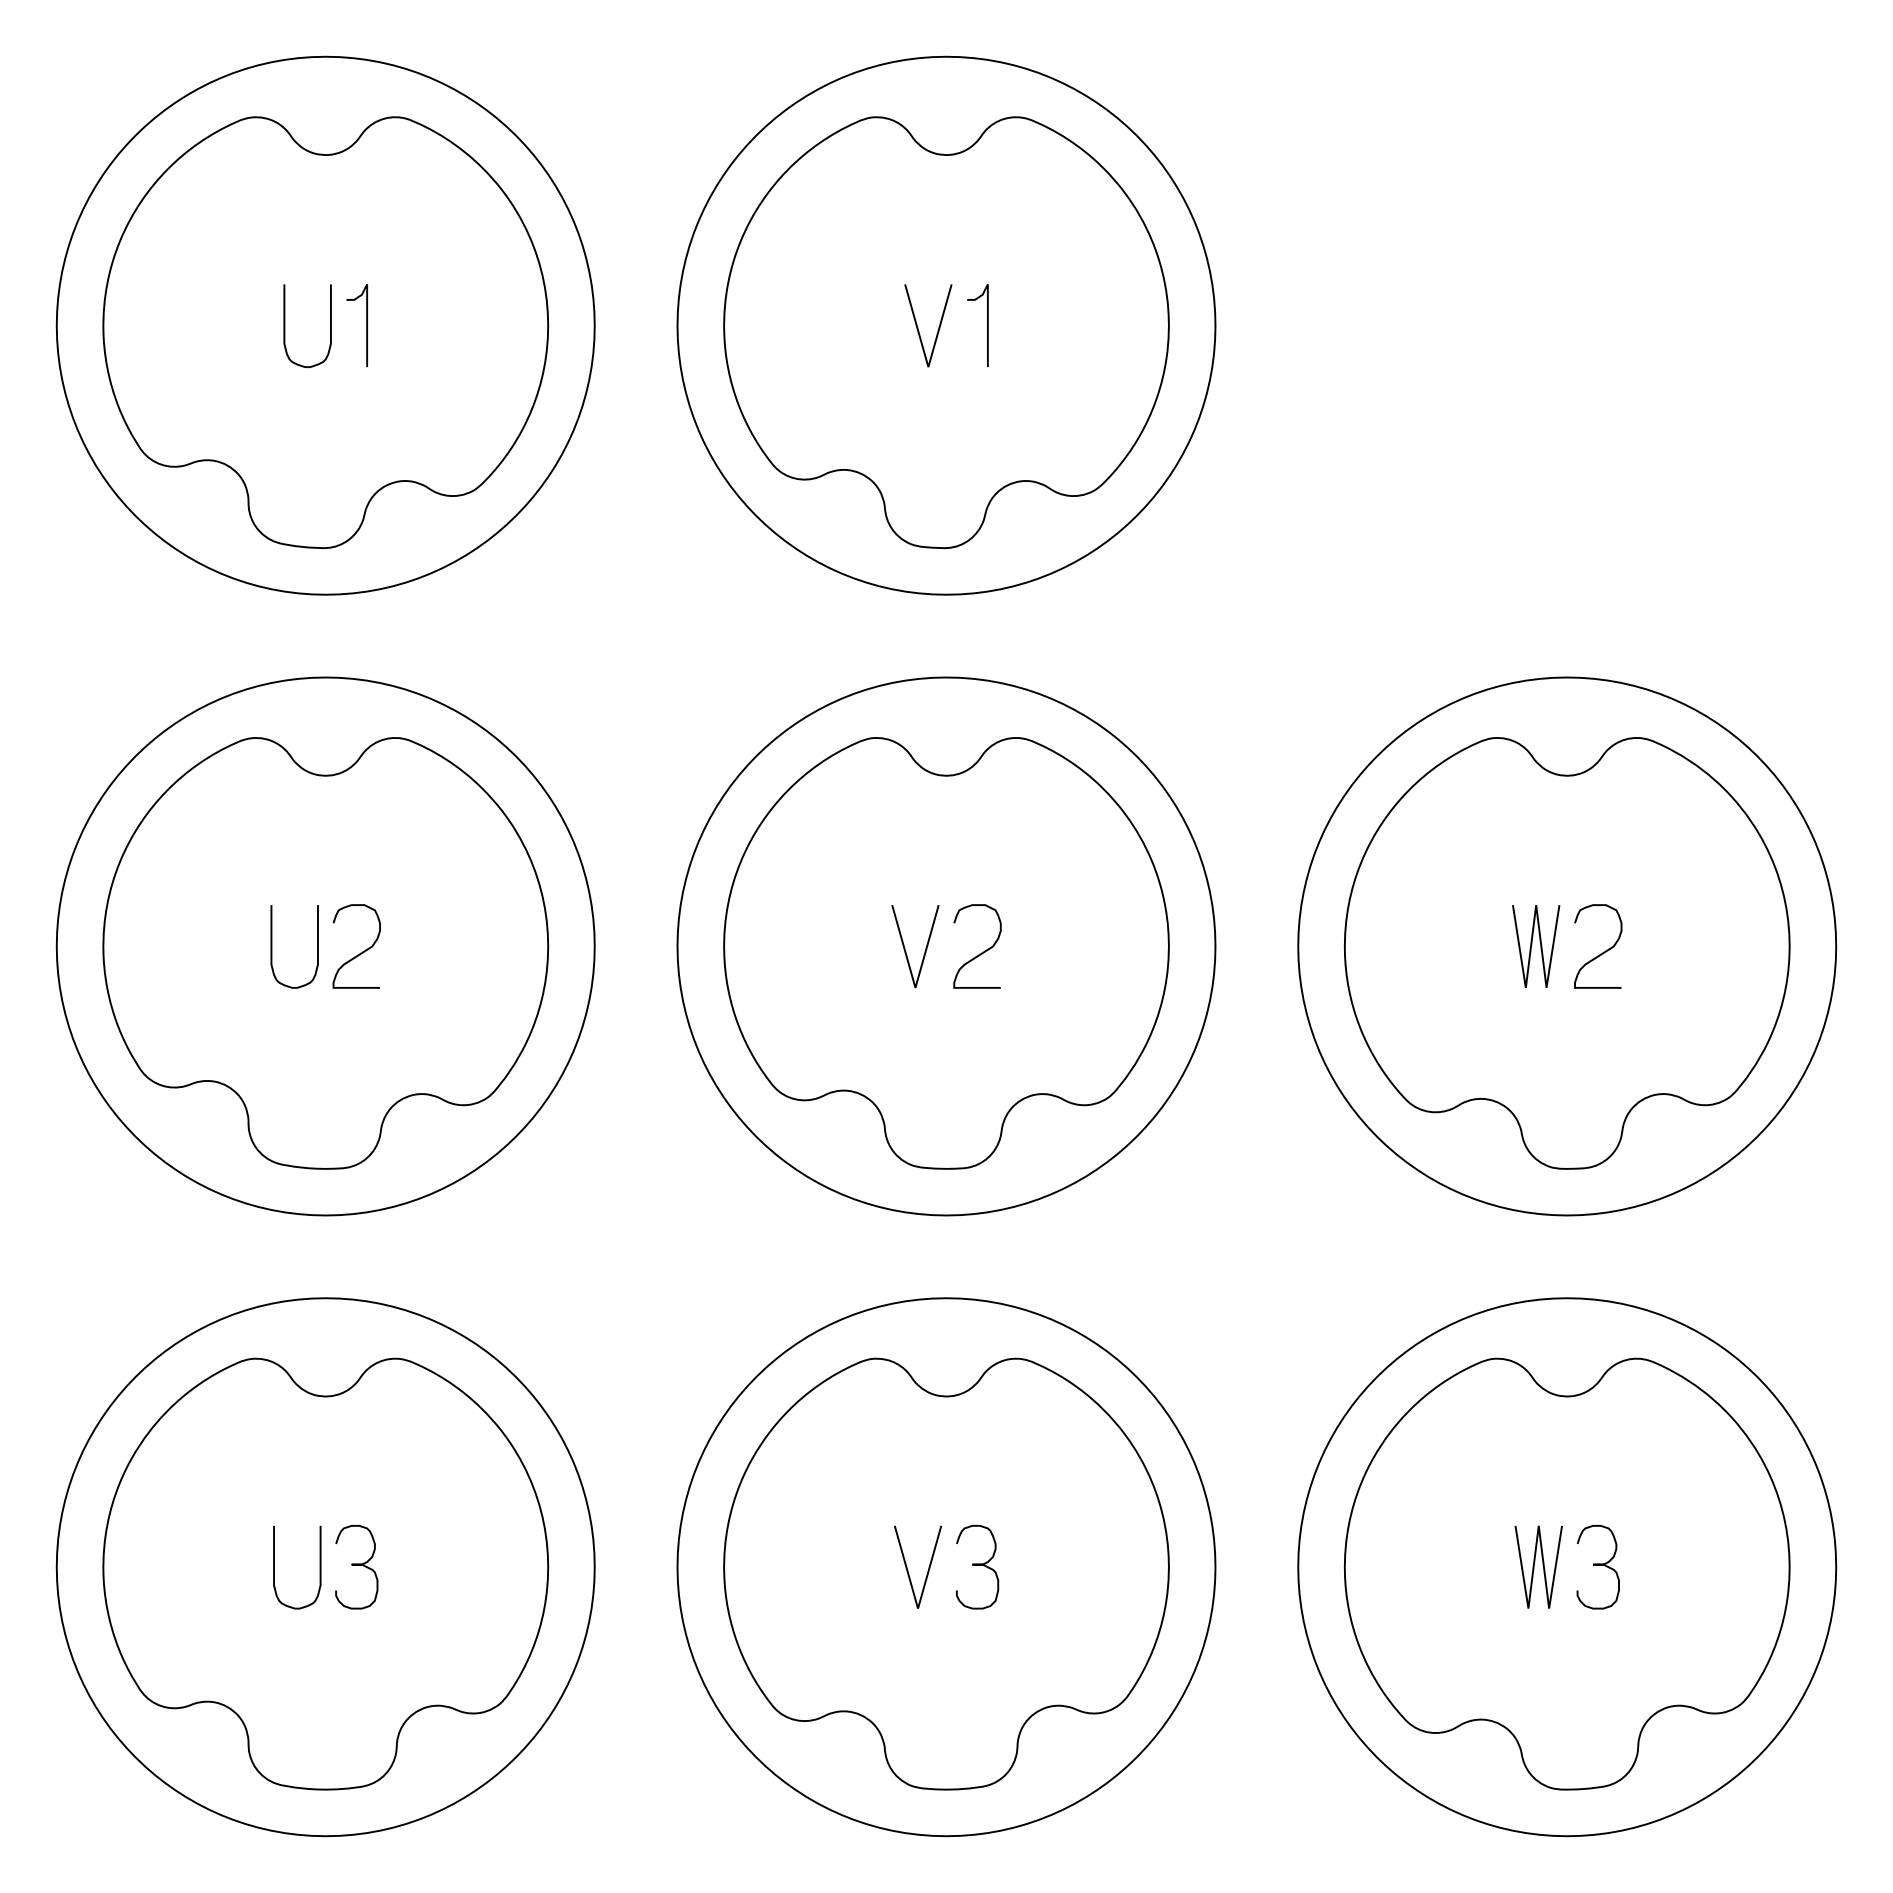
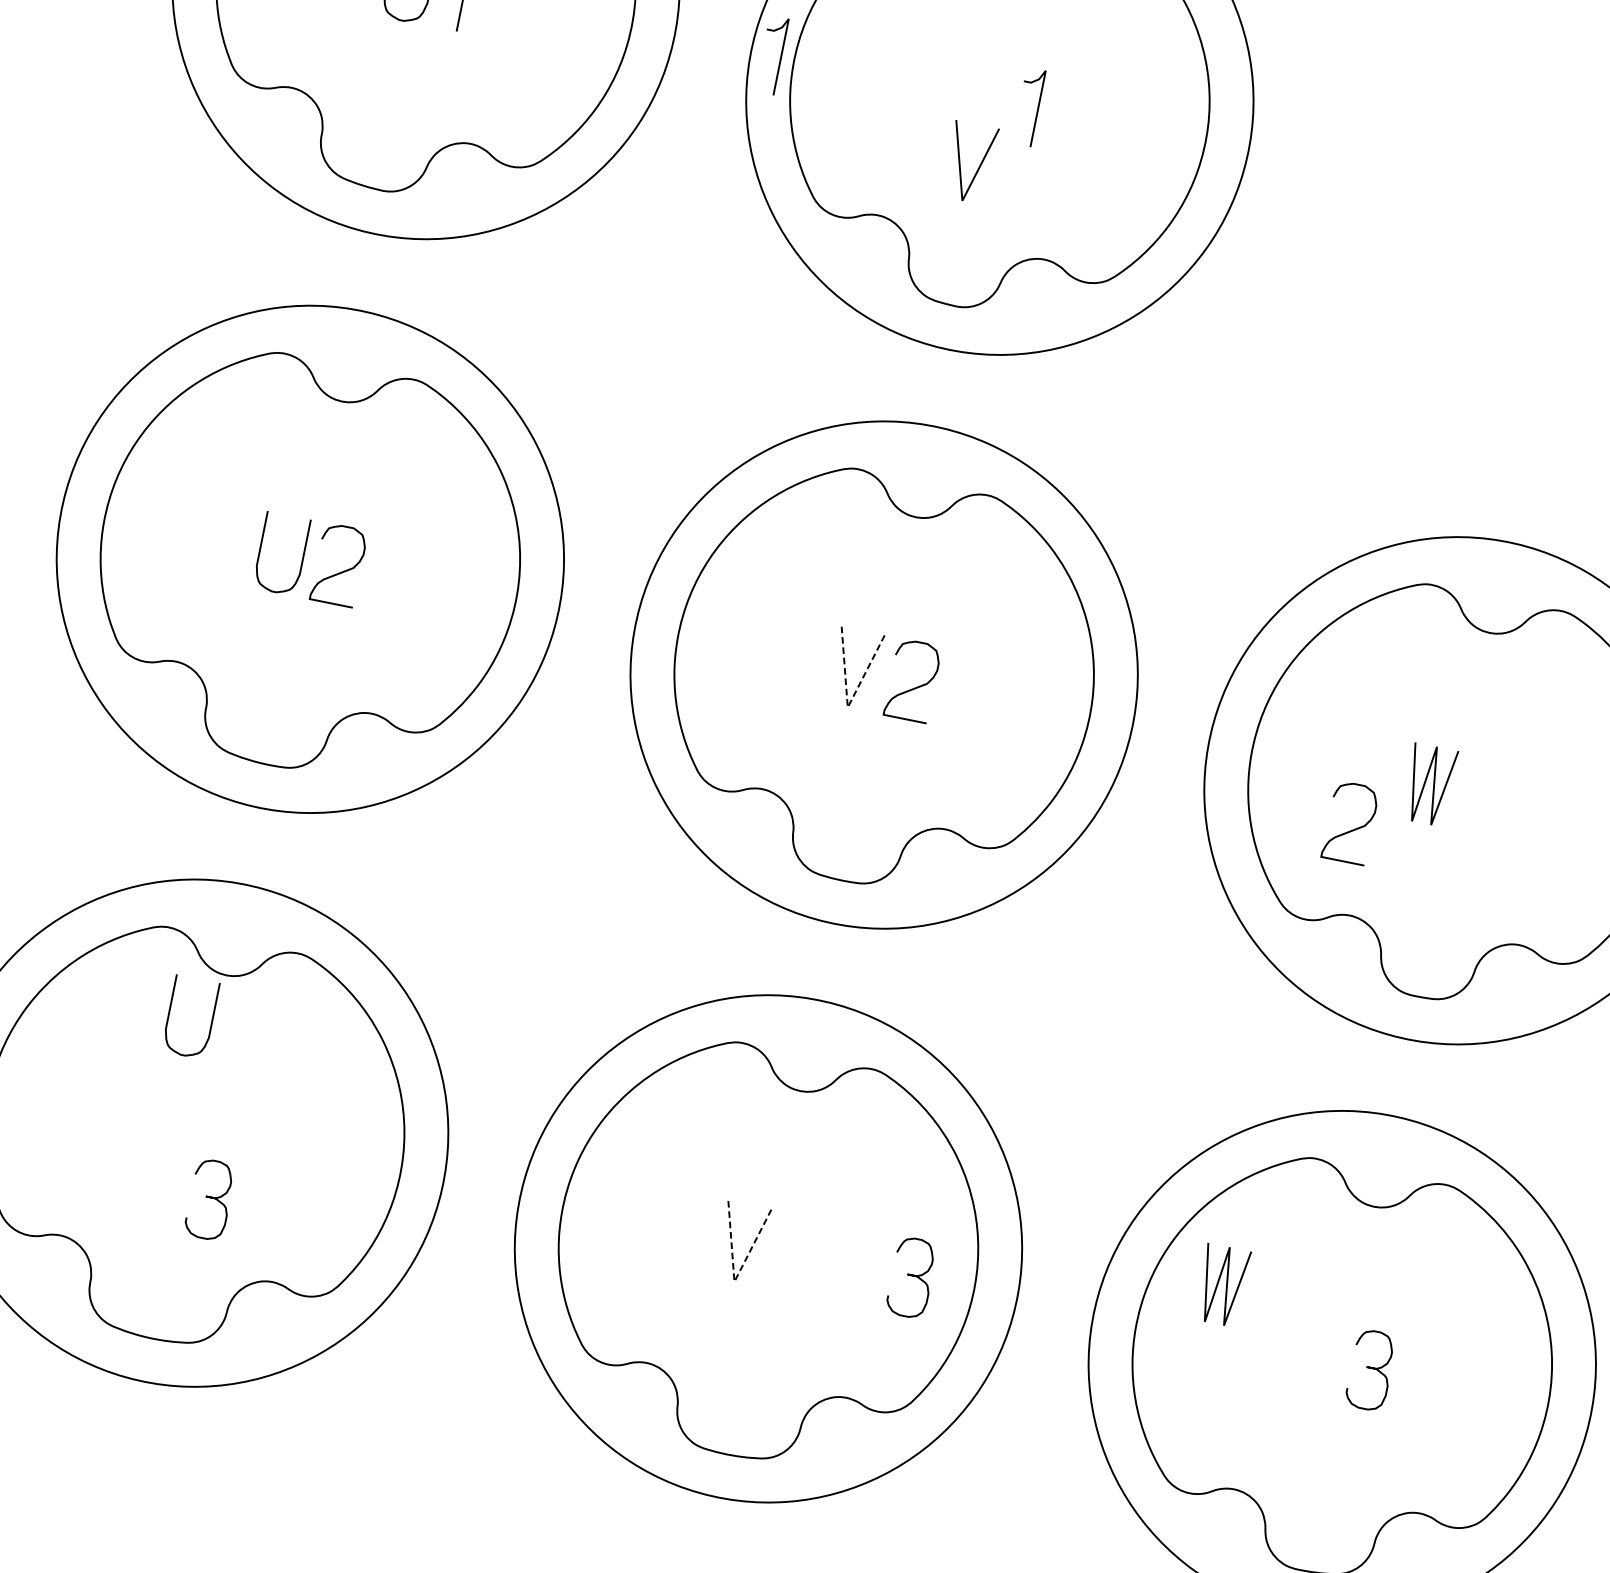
curve: (709, 325) -> (780, 56), added
line: (938, 326) -> (979, 165), moved
curve: (1603, 951) -> (1354, 828), moved
line: (915, 987) -> (847, 707), solid -> dashed
curve: (356, 1565) -> (210, 1198), moved
curve: (977, 1565) -> (912, 1276), moved
line: (1534, 1566) -> (1218, 1284), moved
curve: (319, 1567) -> (211, 1021), moved
line: (918, 1608) -> (734, 1281), solid -> dashed

